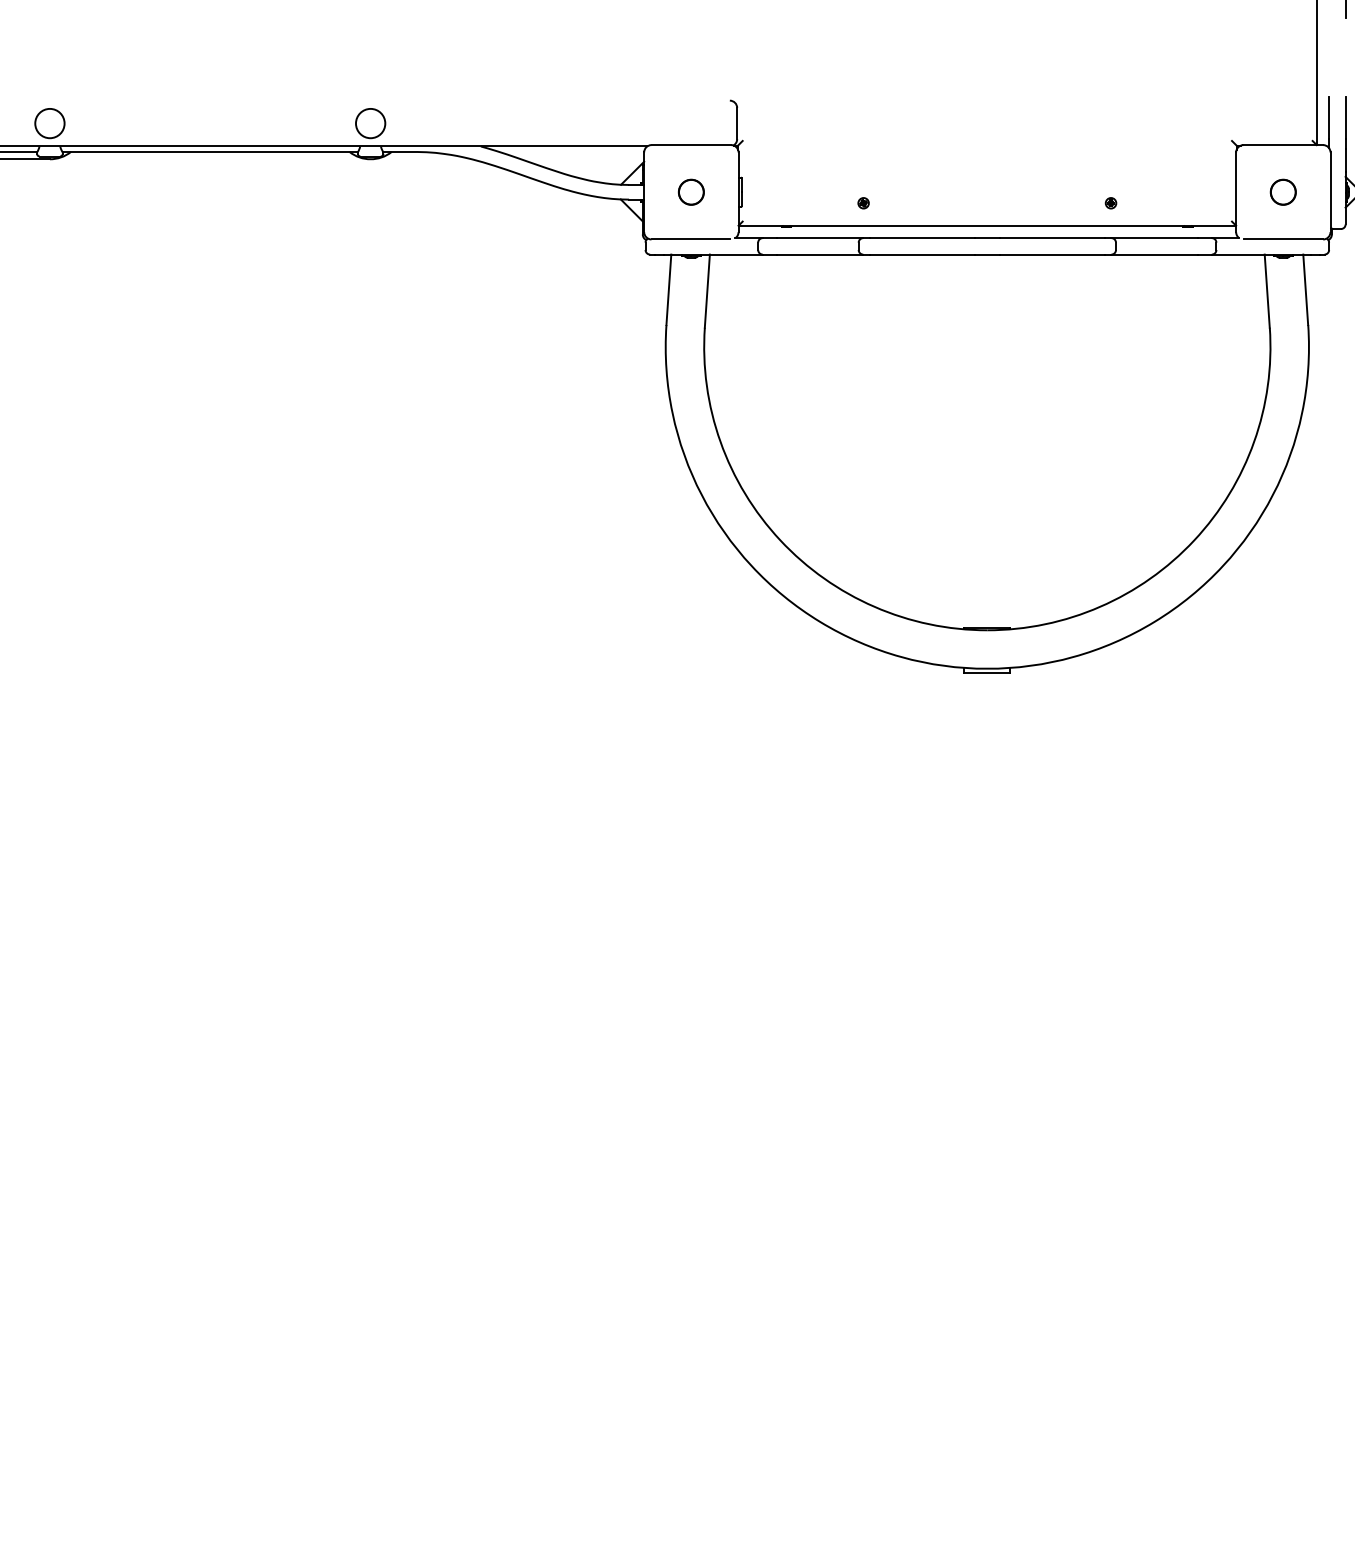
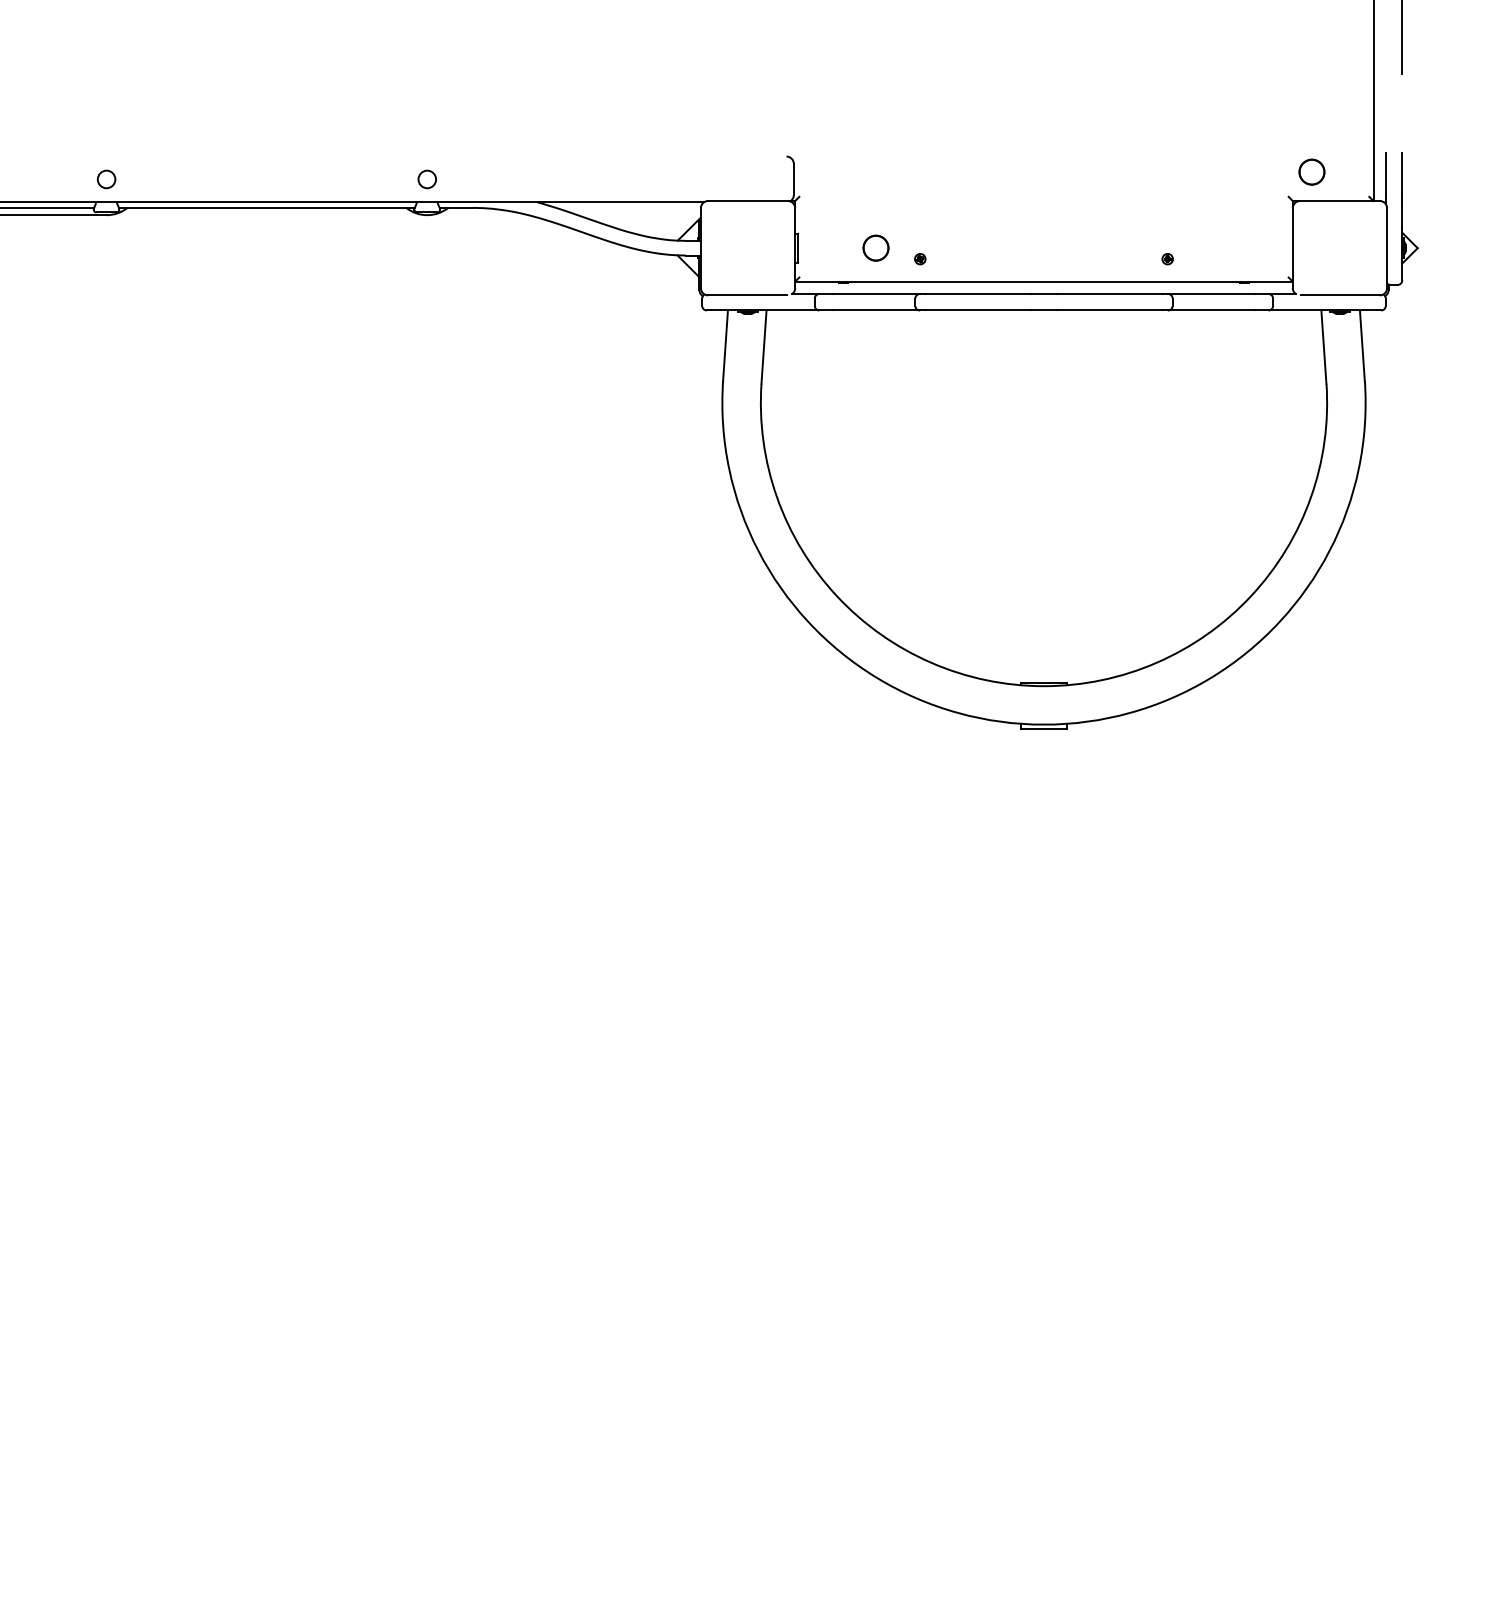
circle: (49, 123) -> (106, 179), size x0.6
circle: (369, 123) -> (426, 179), size x0.6
circle: (690, 191) -> (875, 247), moved
circle: (1282, 191) -> (1311, 171), moved

